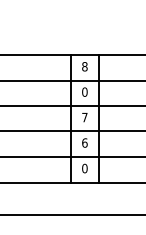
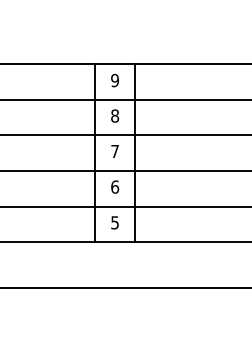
text: (85, 66) -> (115, 80), 8 -> 9
text: (85, 91) -> (115, 115), 0 -> 8
text: (85, 168) -> (115, 222), 0 -> 5

